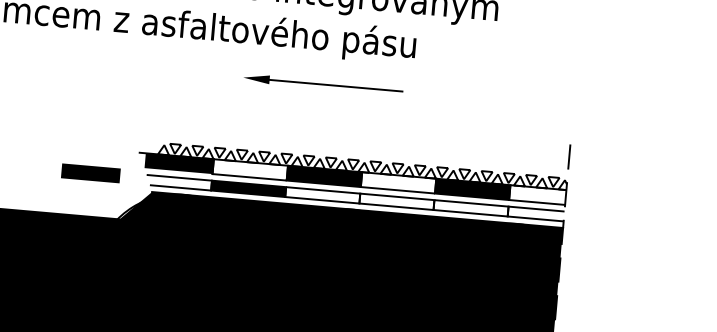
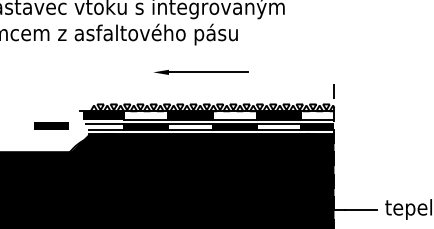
part: (324, 83) -> (201, 71), moved
fill: (396, 200) -> (234, 126), added
fill: (535, 213) -> (317, 126), added

